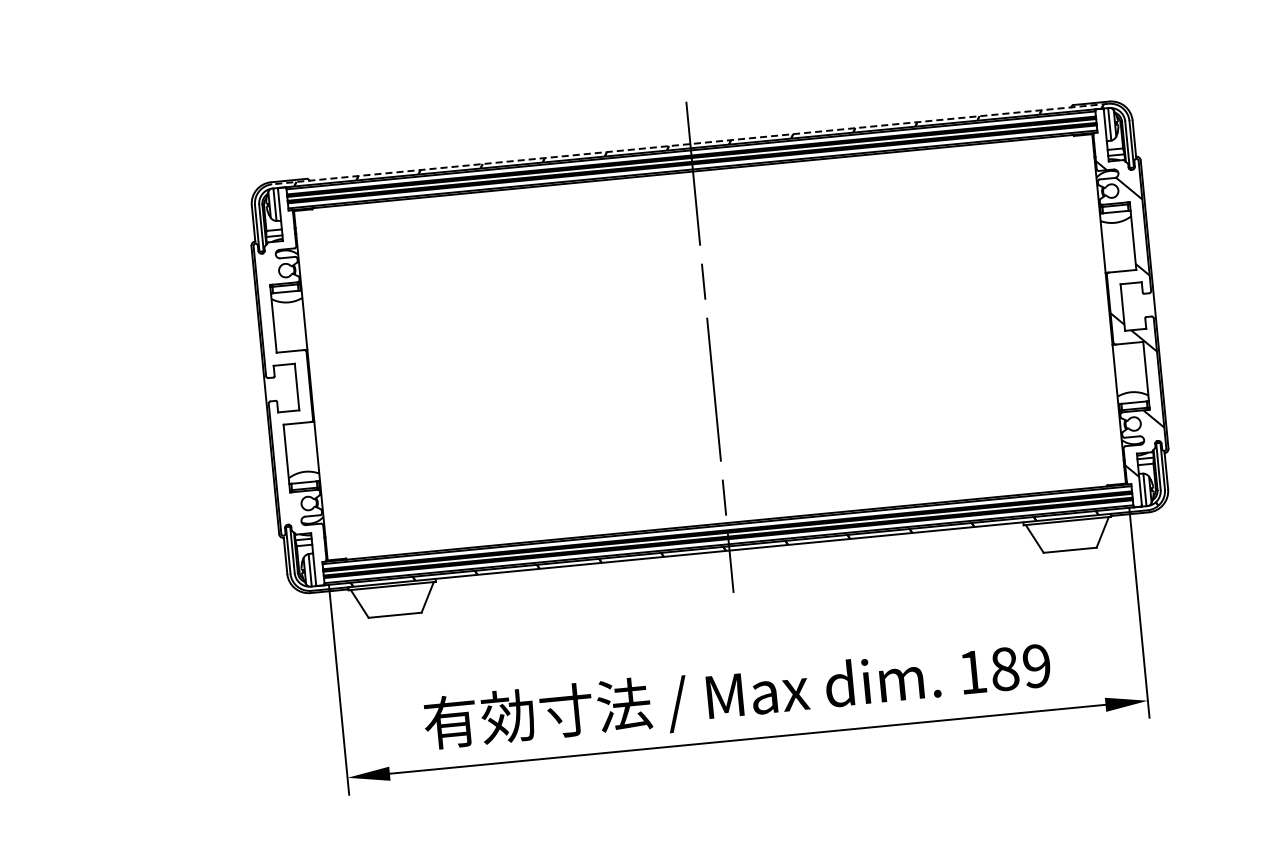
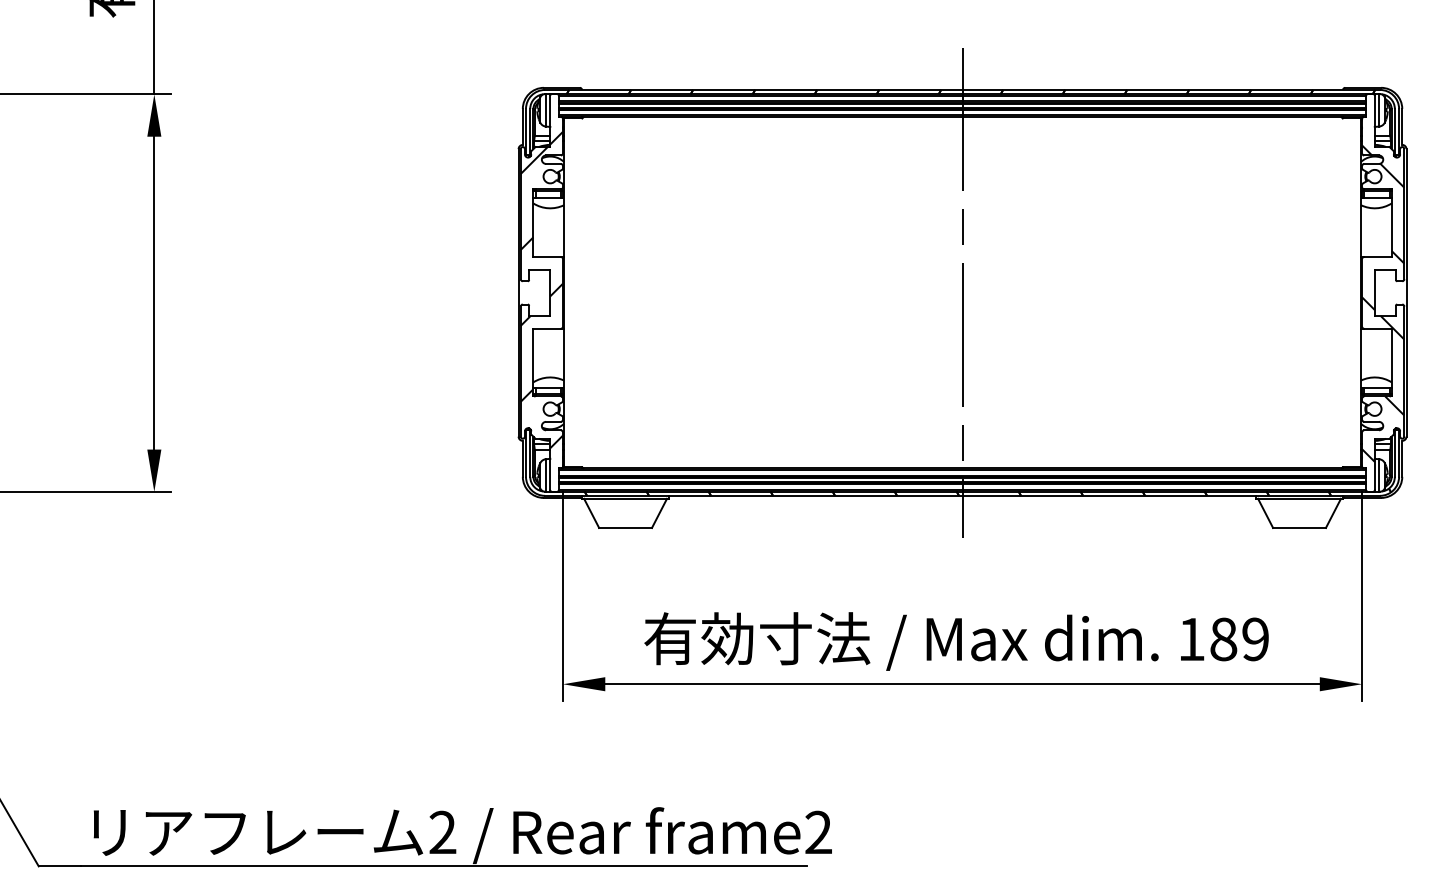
line: (690, 143) -> (962, 89), dashed -> solid
hatch: (287, 384) -> (541, 289), added

